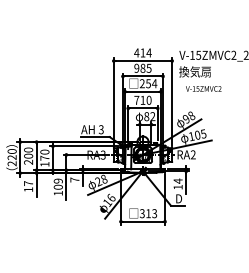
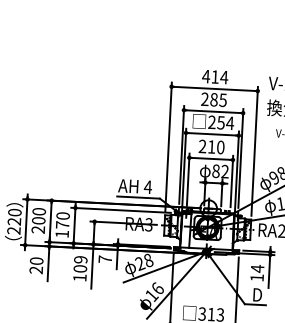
text: (136, 68) -> (204, 99), 985 -> 285
text: (136, 99) -> (202, 145), 710 -> 210
text: (101, 129) -> (148, 186), 3 -> 4
text: (28, 186) -> (36, 265), 17 -> 20

